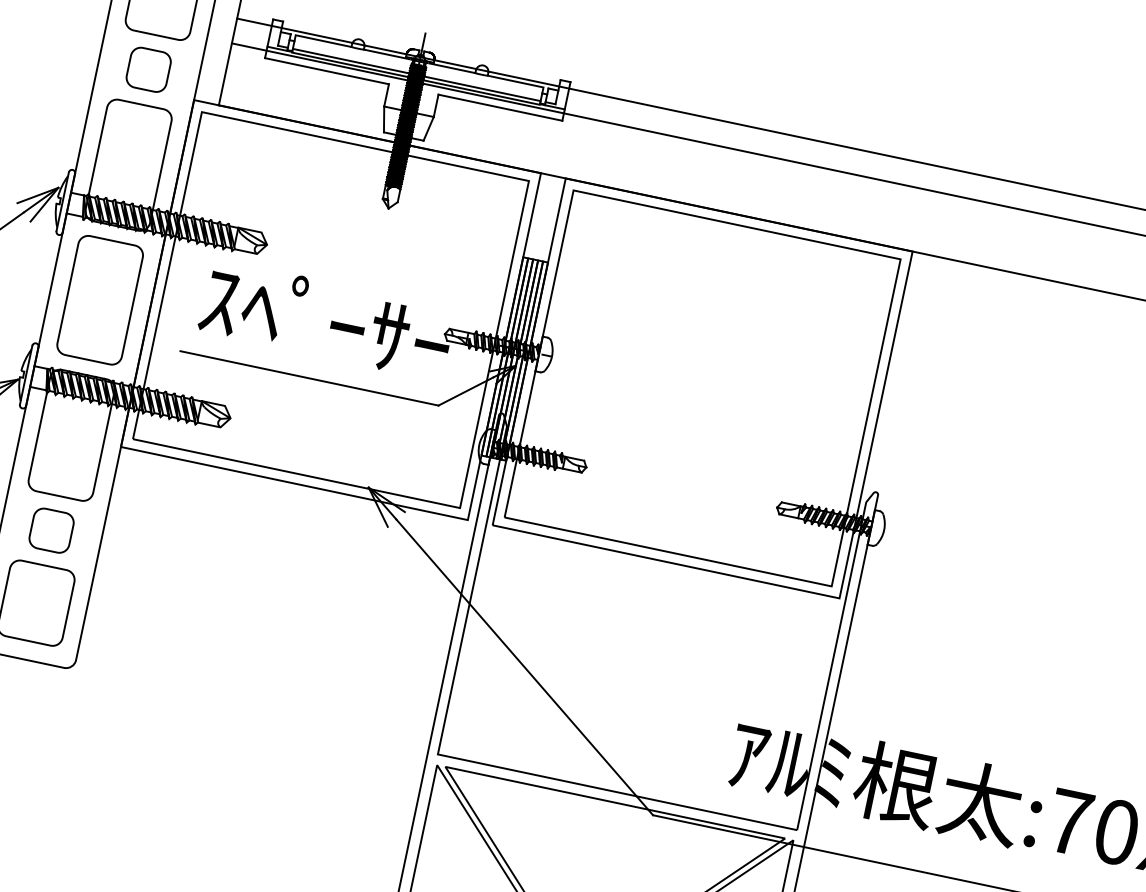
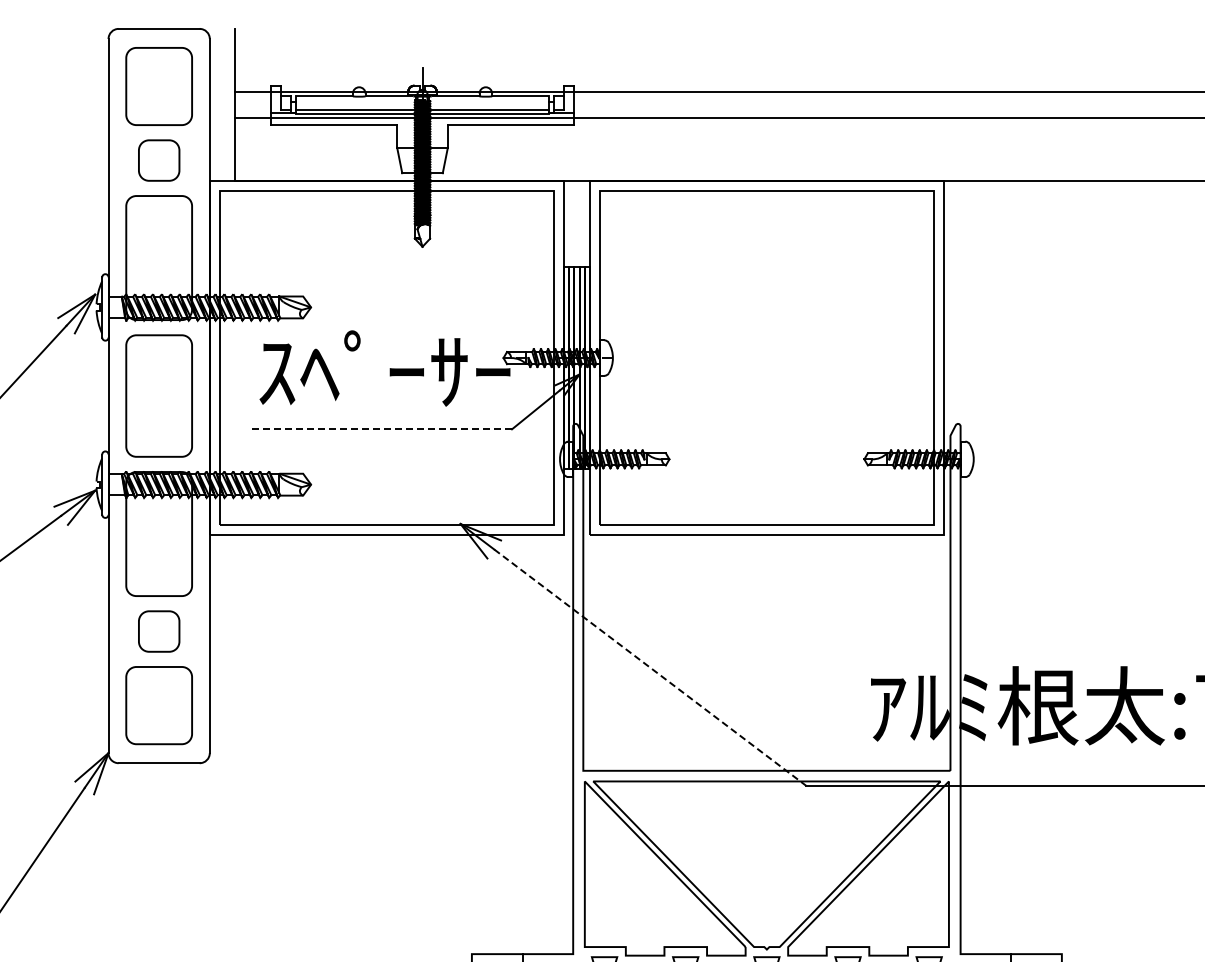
line: (309, 378) -> (380, 429), solid -> dashed
line: (524, 667) -> (650, 667), solid -> dashed

